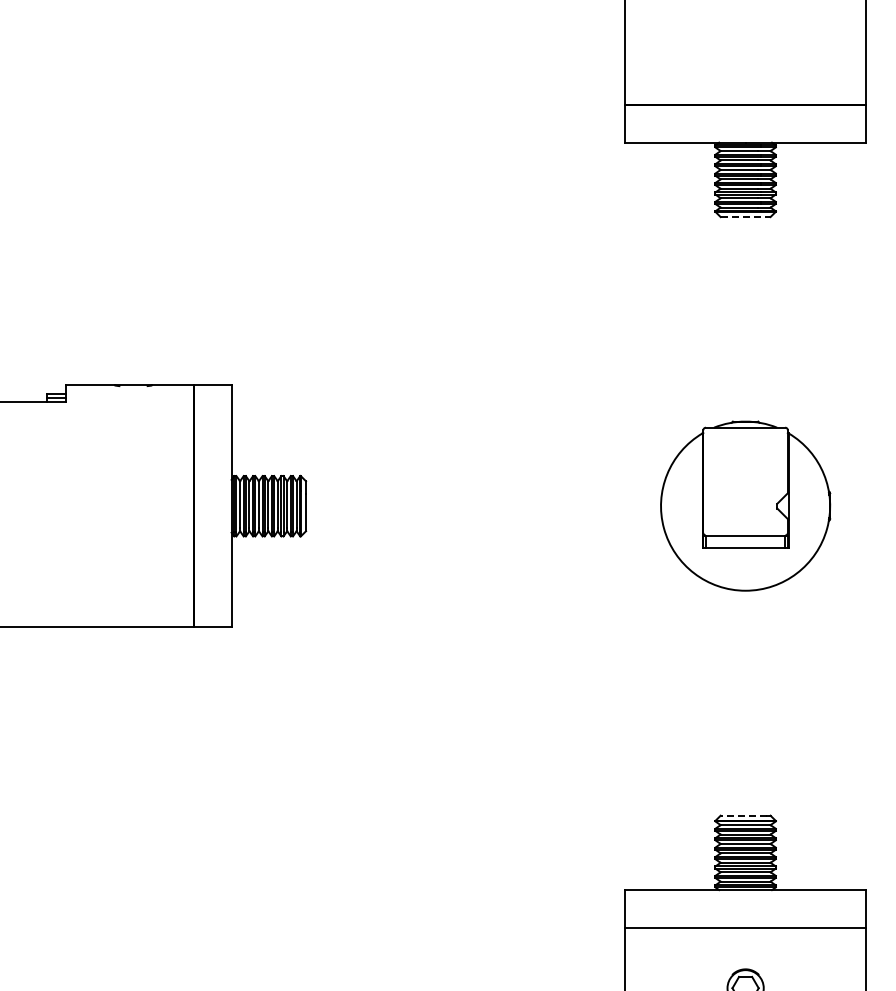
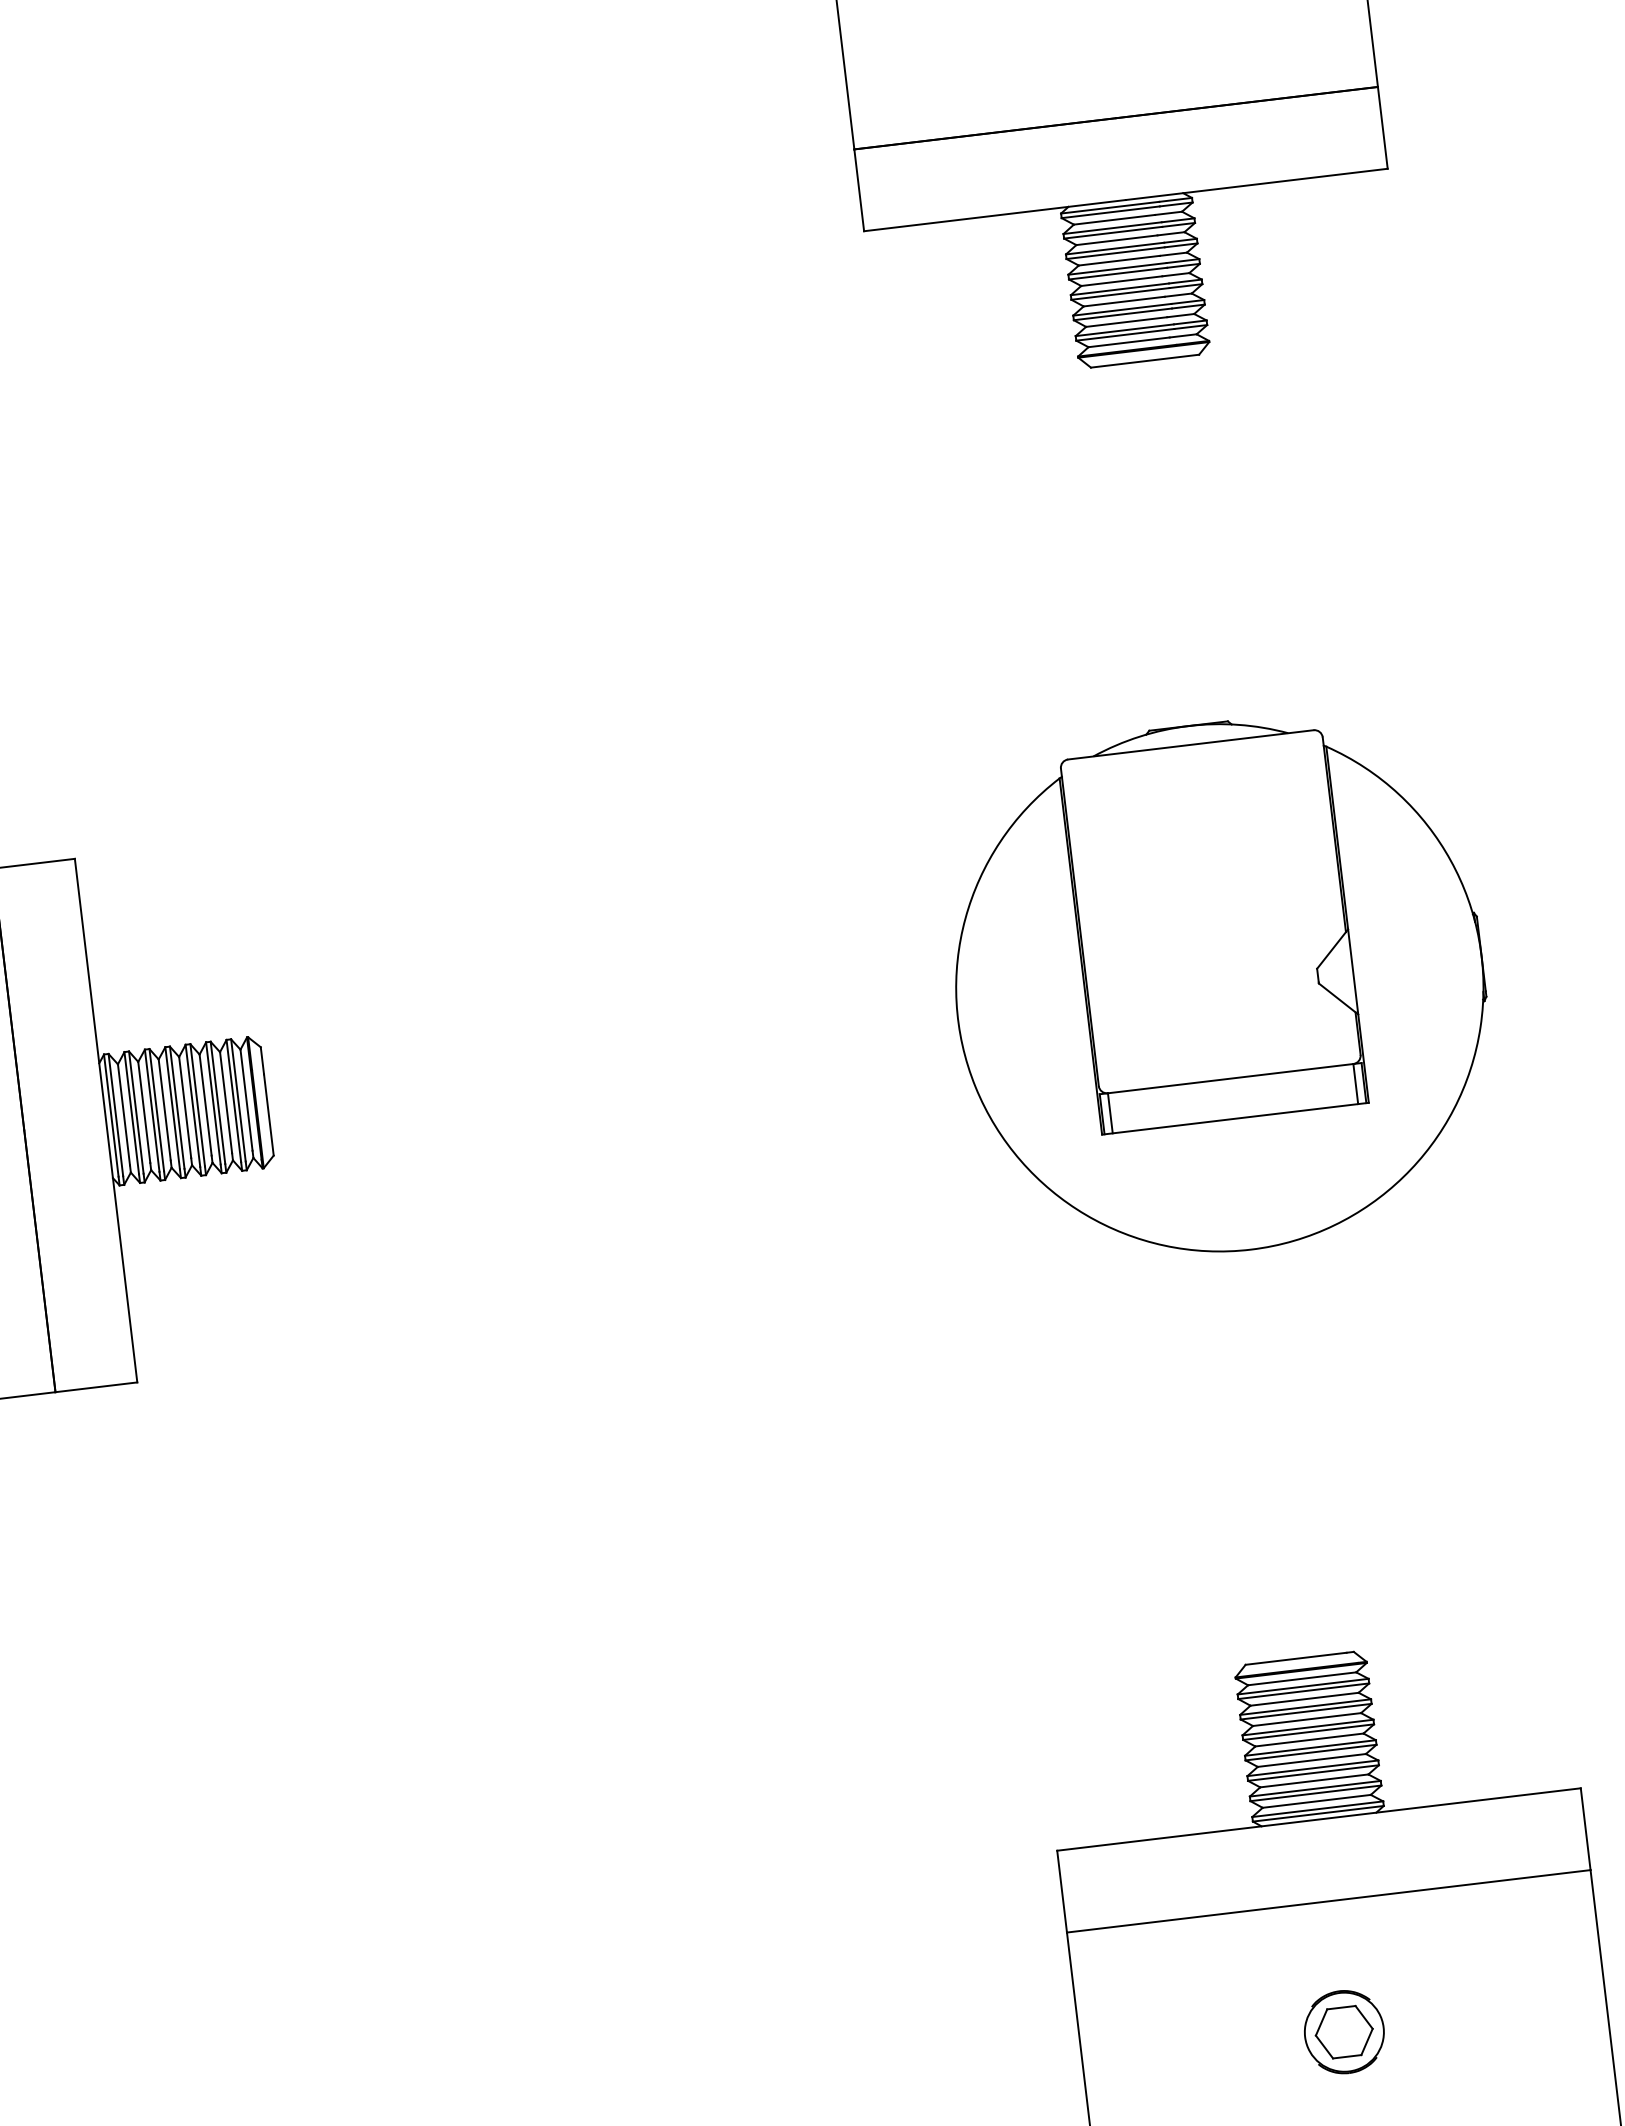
line: (745, 217) -> (1144, 362), dashed -> solid
part: (745, 505) -> (1219, 986), size x1.43
line: (743, 815) -> (1295, 1658), dashed -> solid

